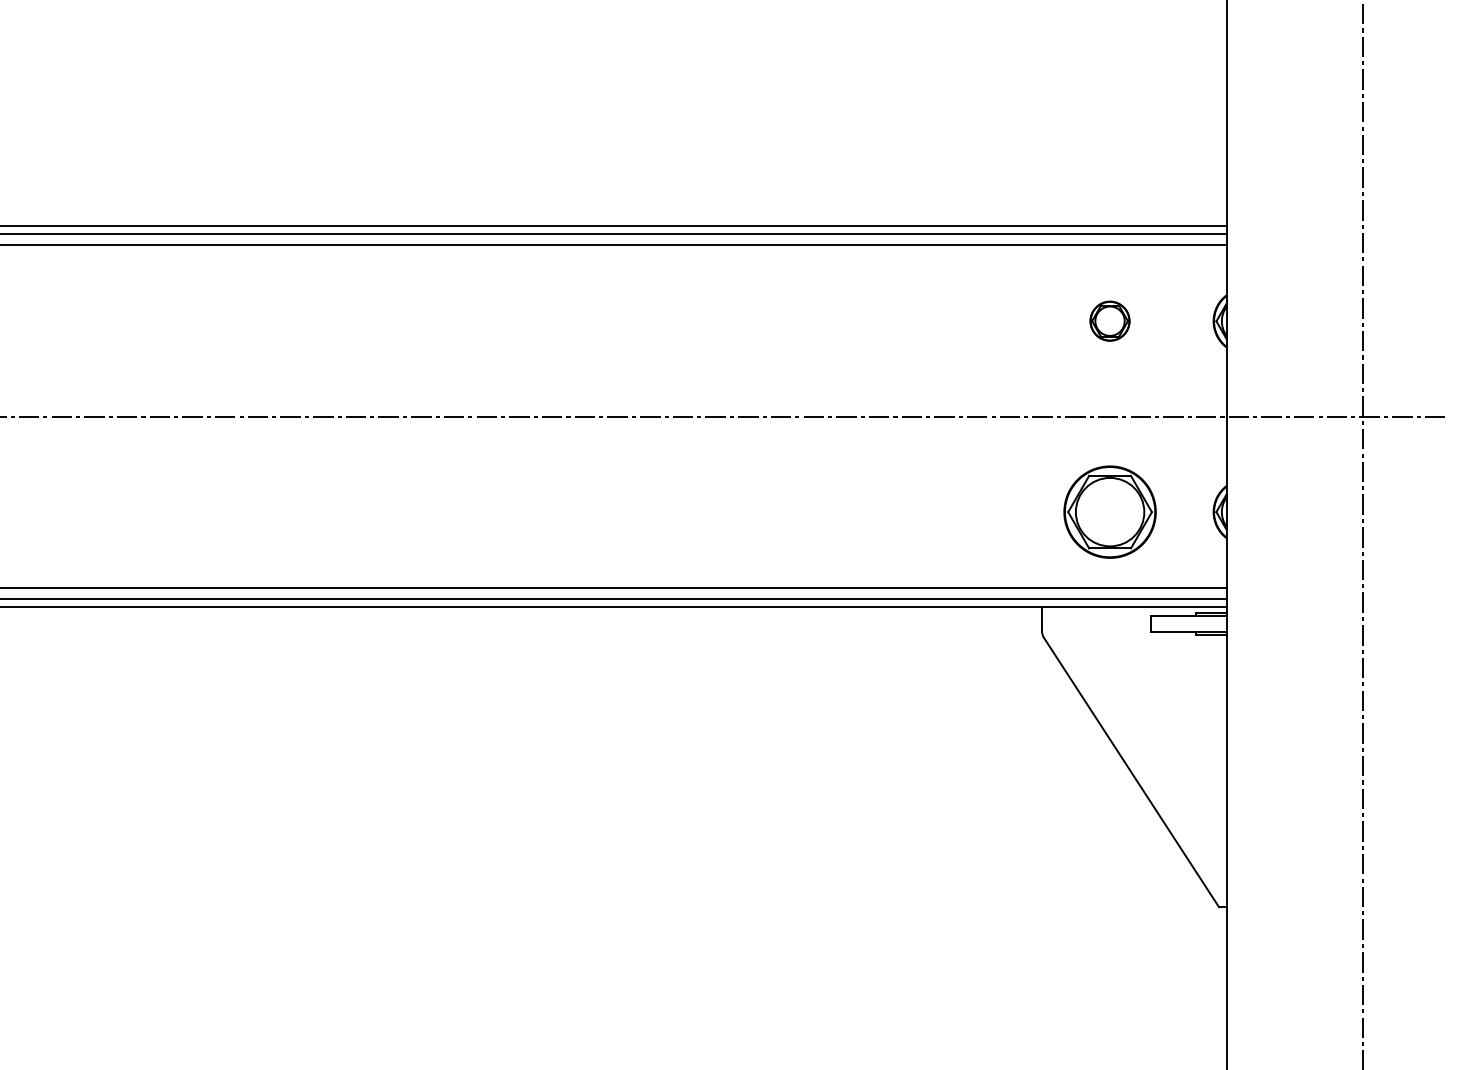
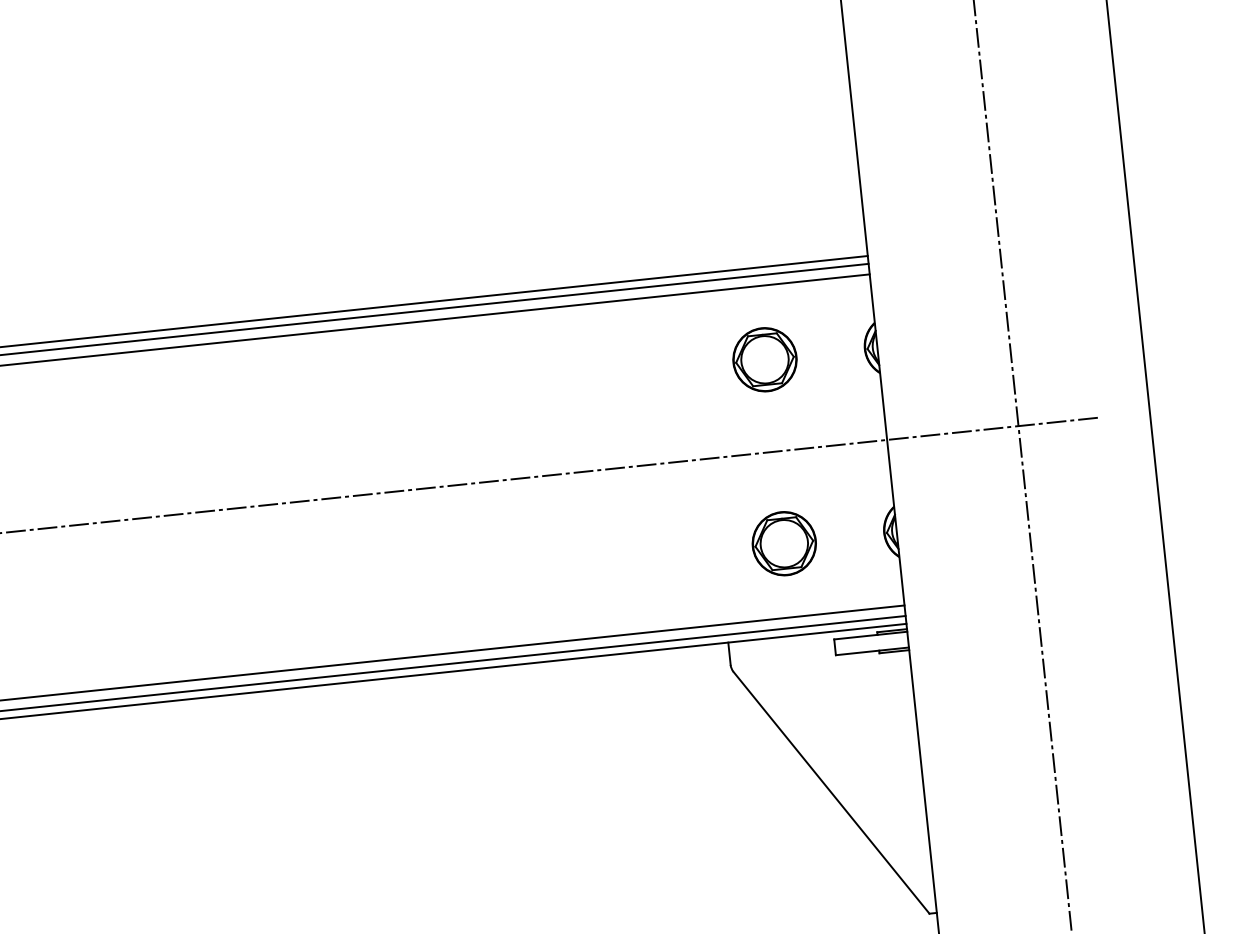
part: (1109, 320) -> (764, 358), size x1.67
part: (1109, 511) -> (783, 543), size x0.71

